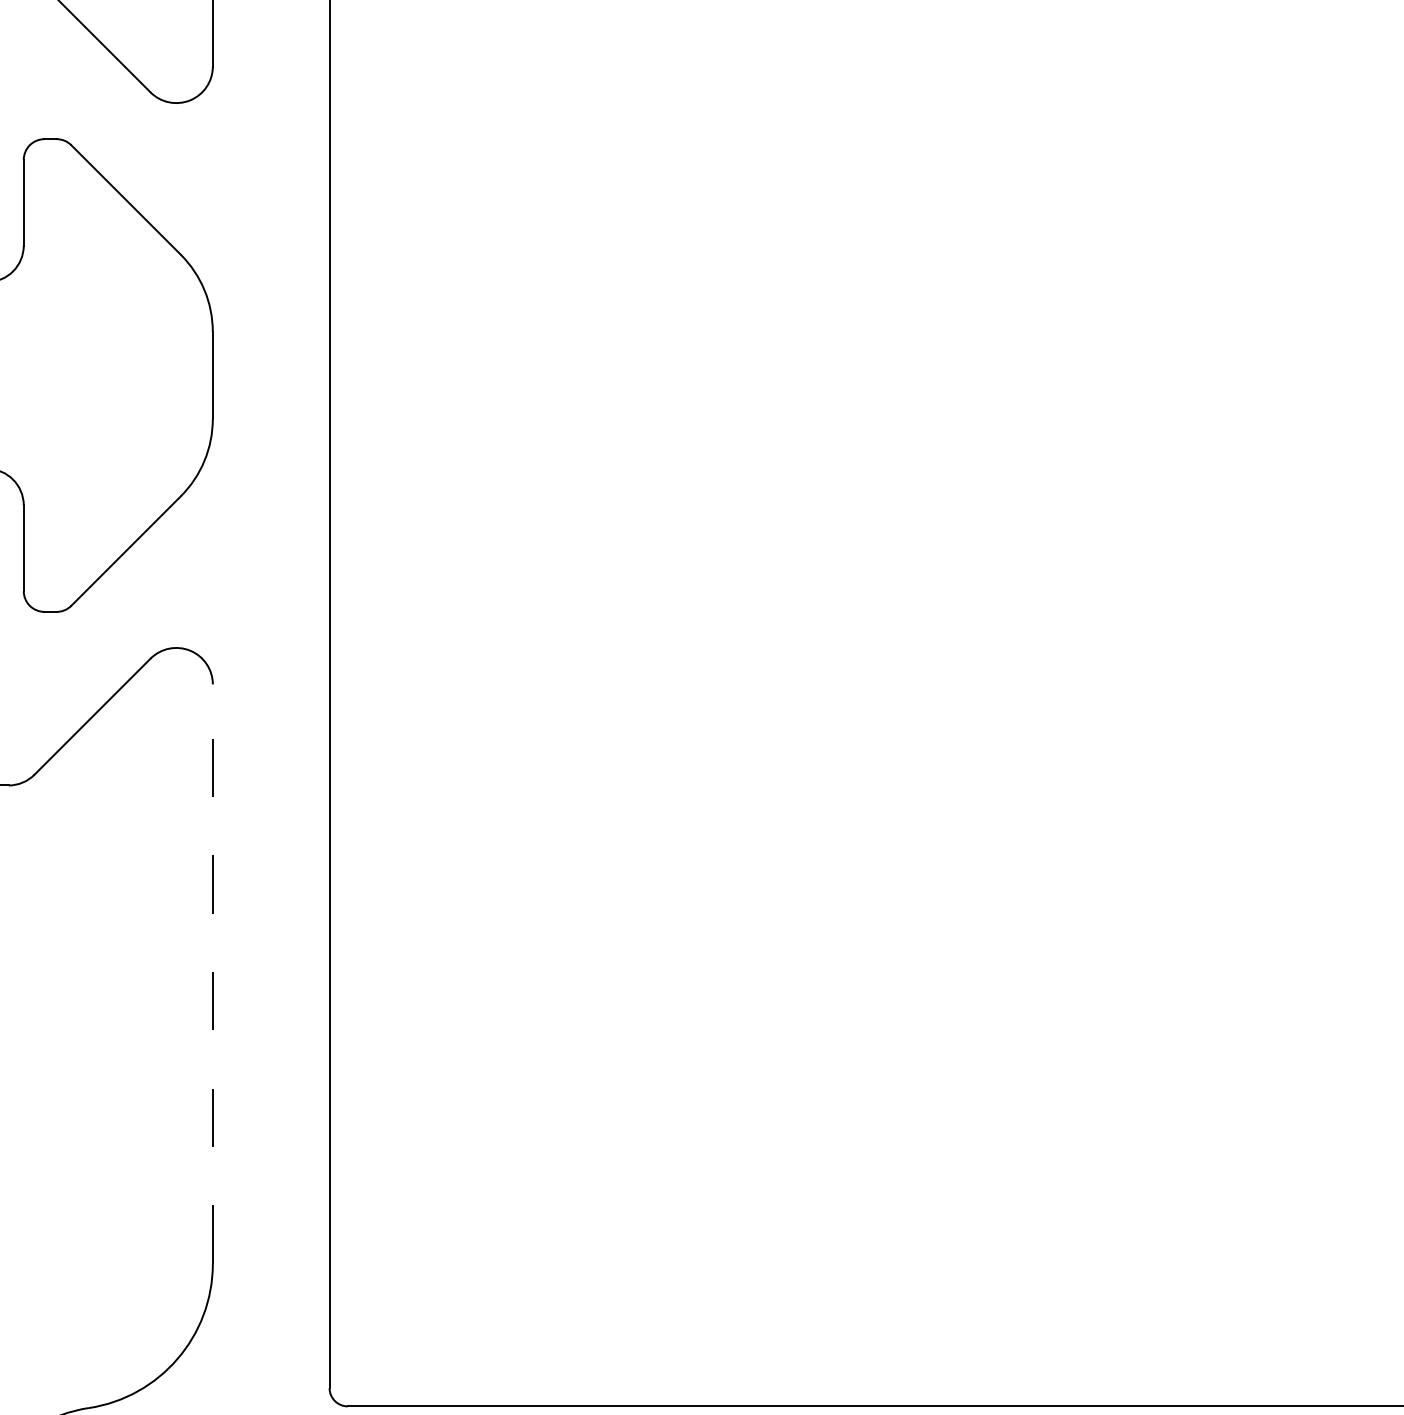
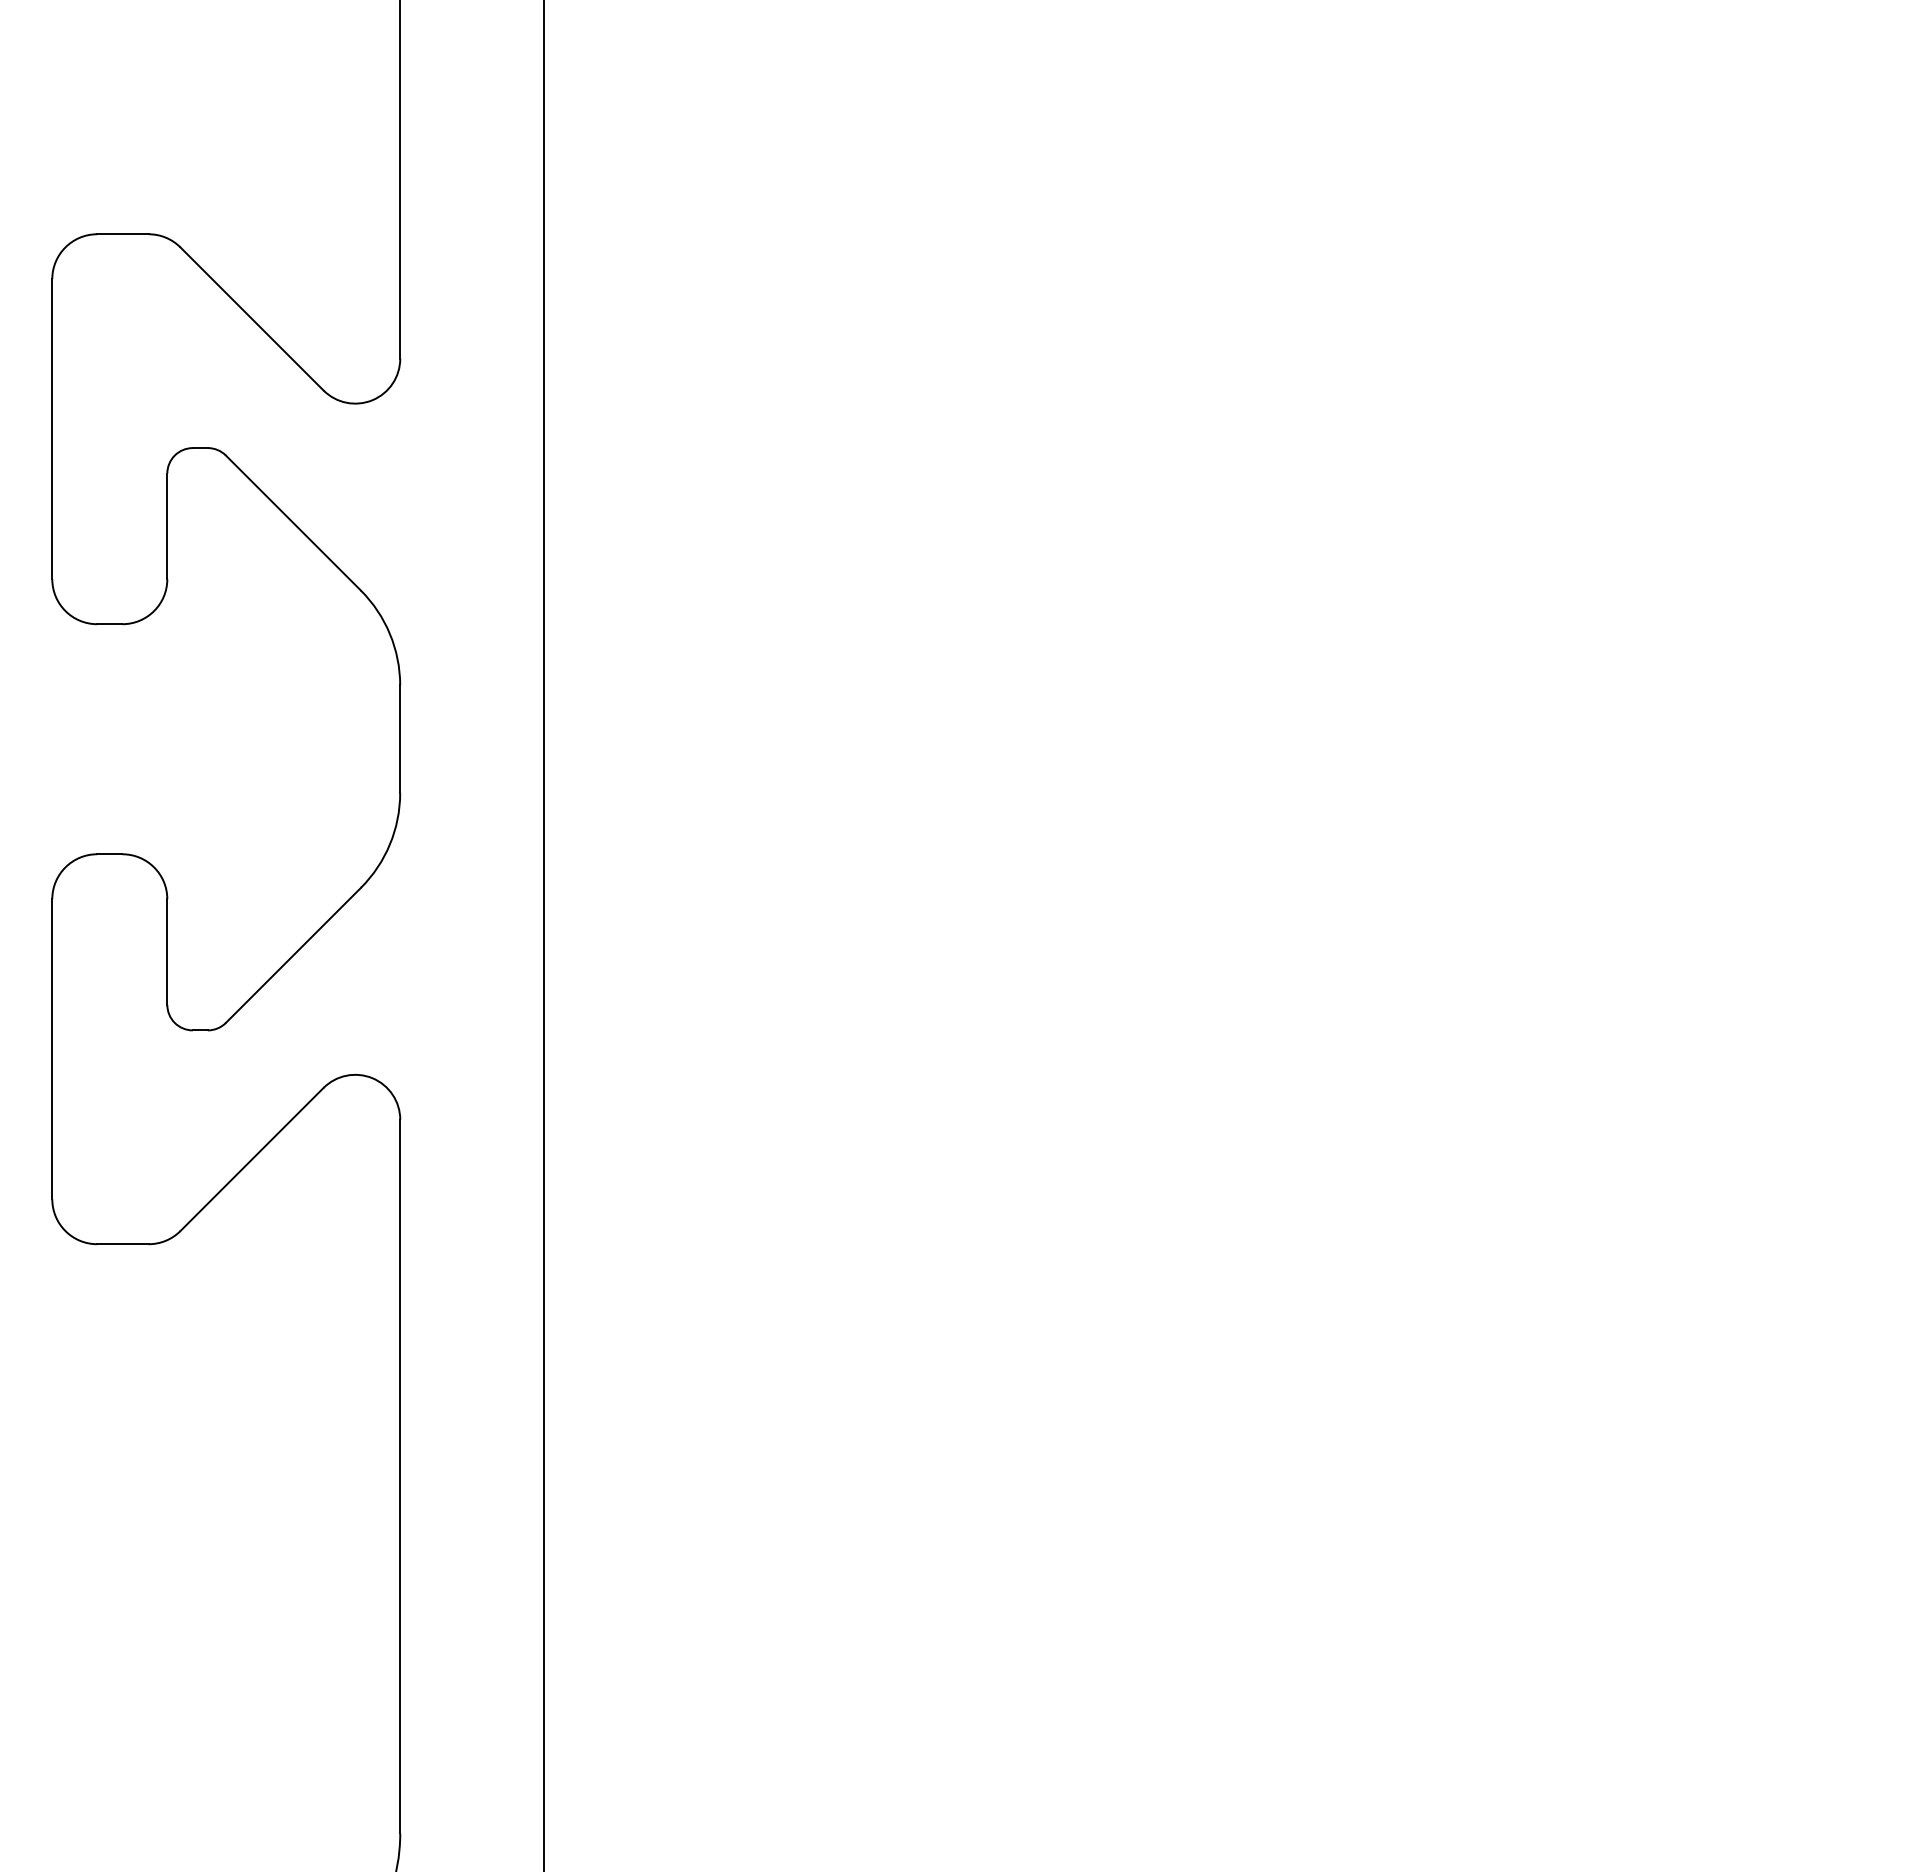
line: (213, 974) -> (400, 1476), dashed -> solid

